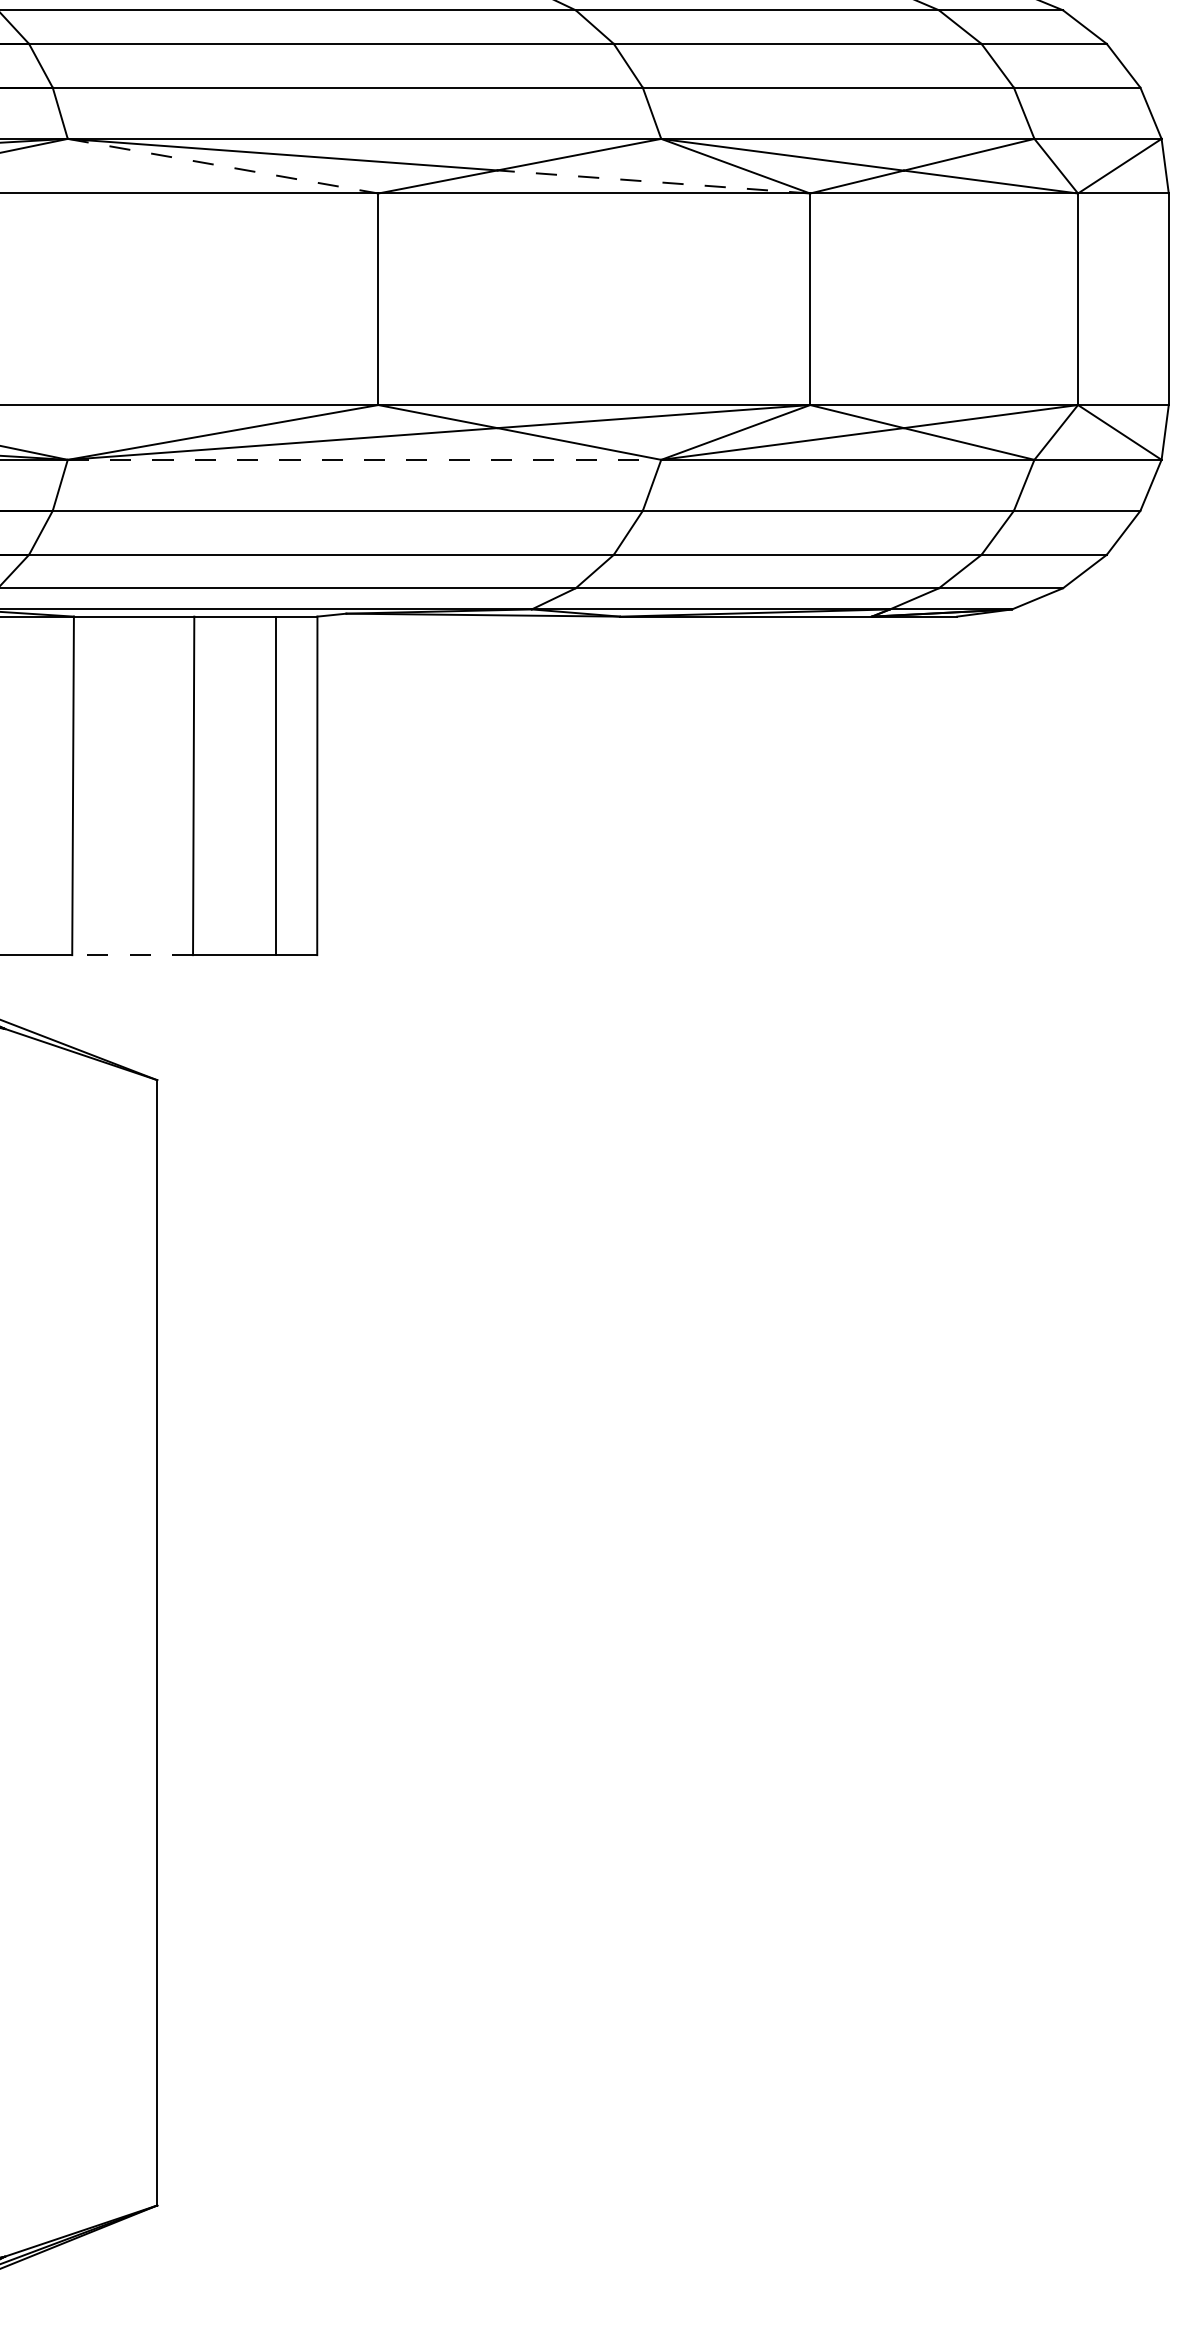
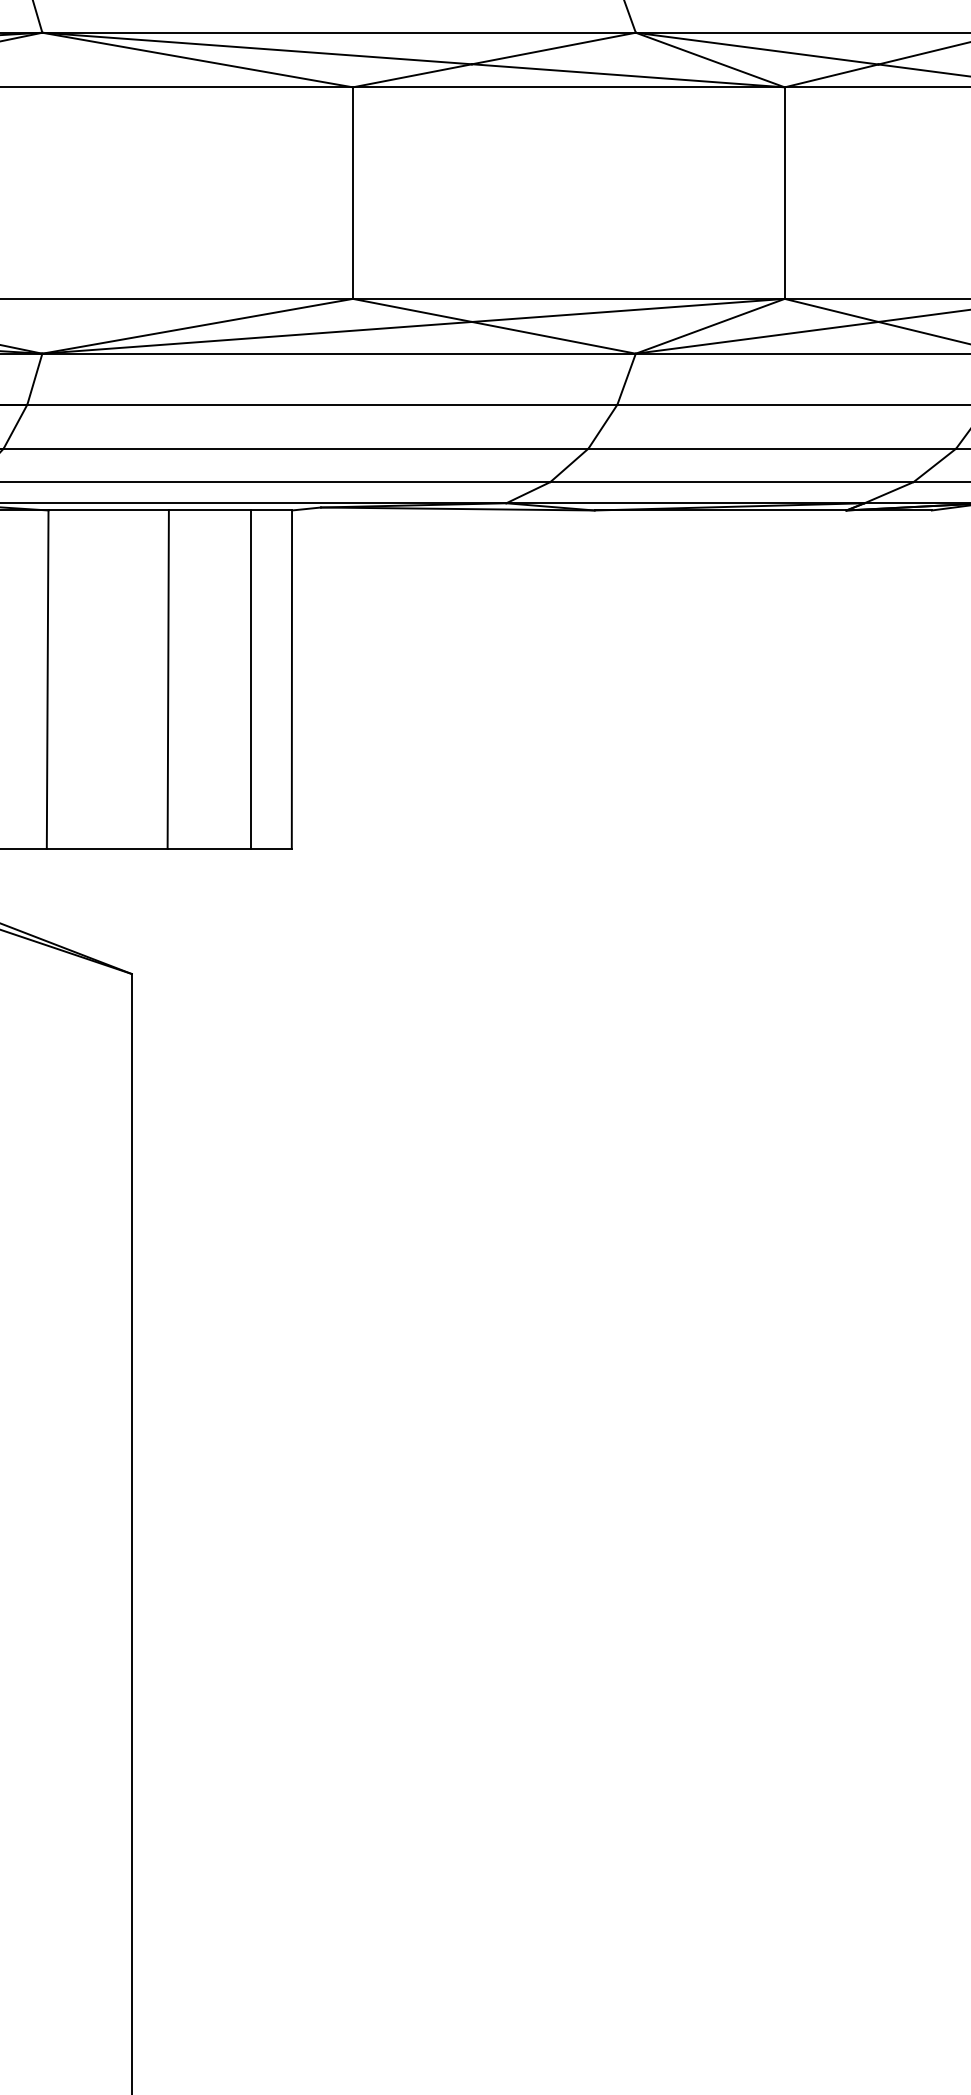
line: (223, 166) -> (198, 60), dashed -> solid
line: (653, 181) -> (628, 75), dashed -> solid
line: (364, 459) -> (339, 353), dashed -> solid
line: (132, 955) -> (107, 849), dashed -> solid

